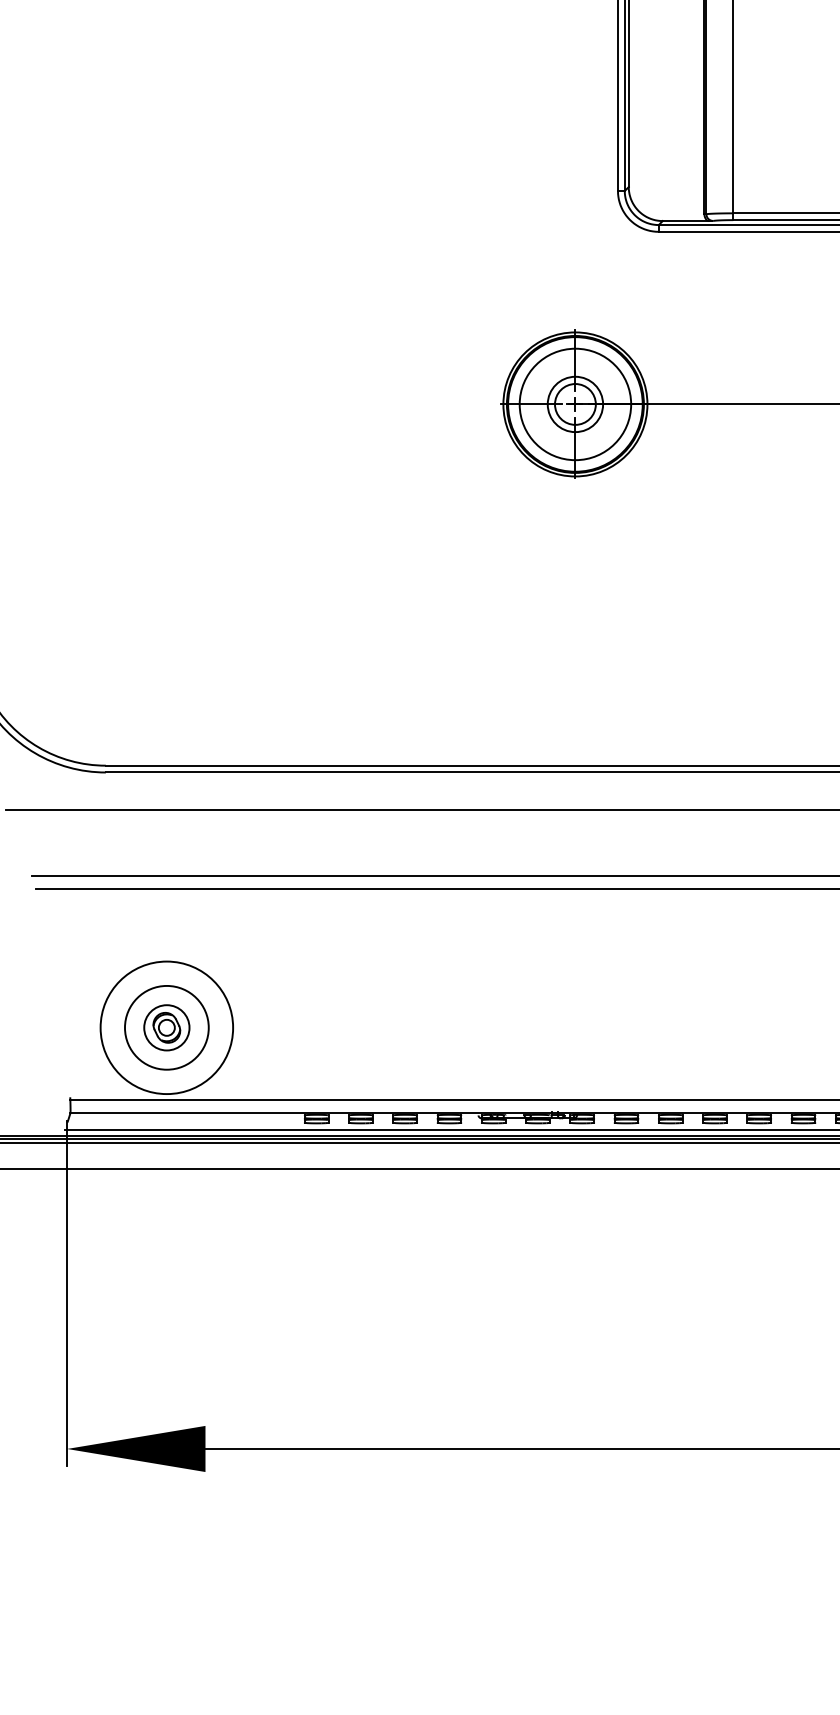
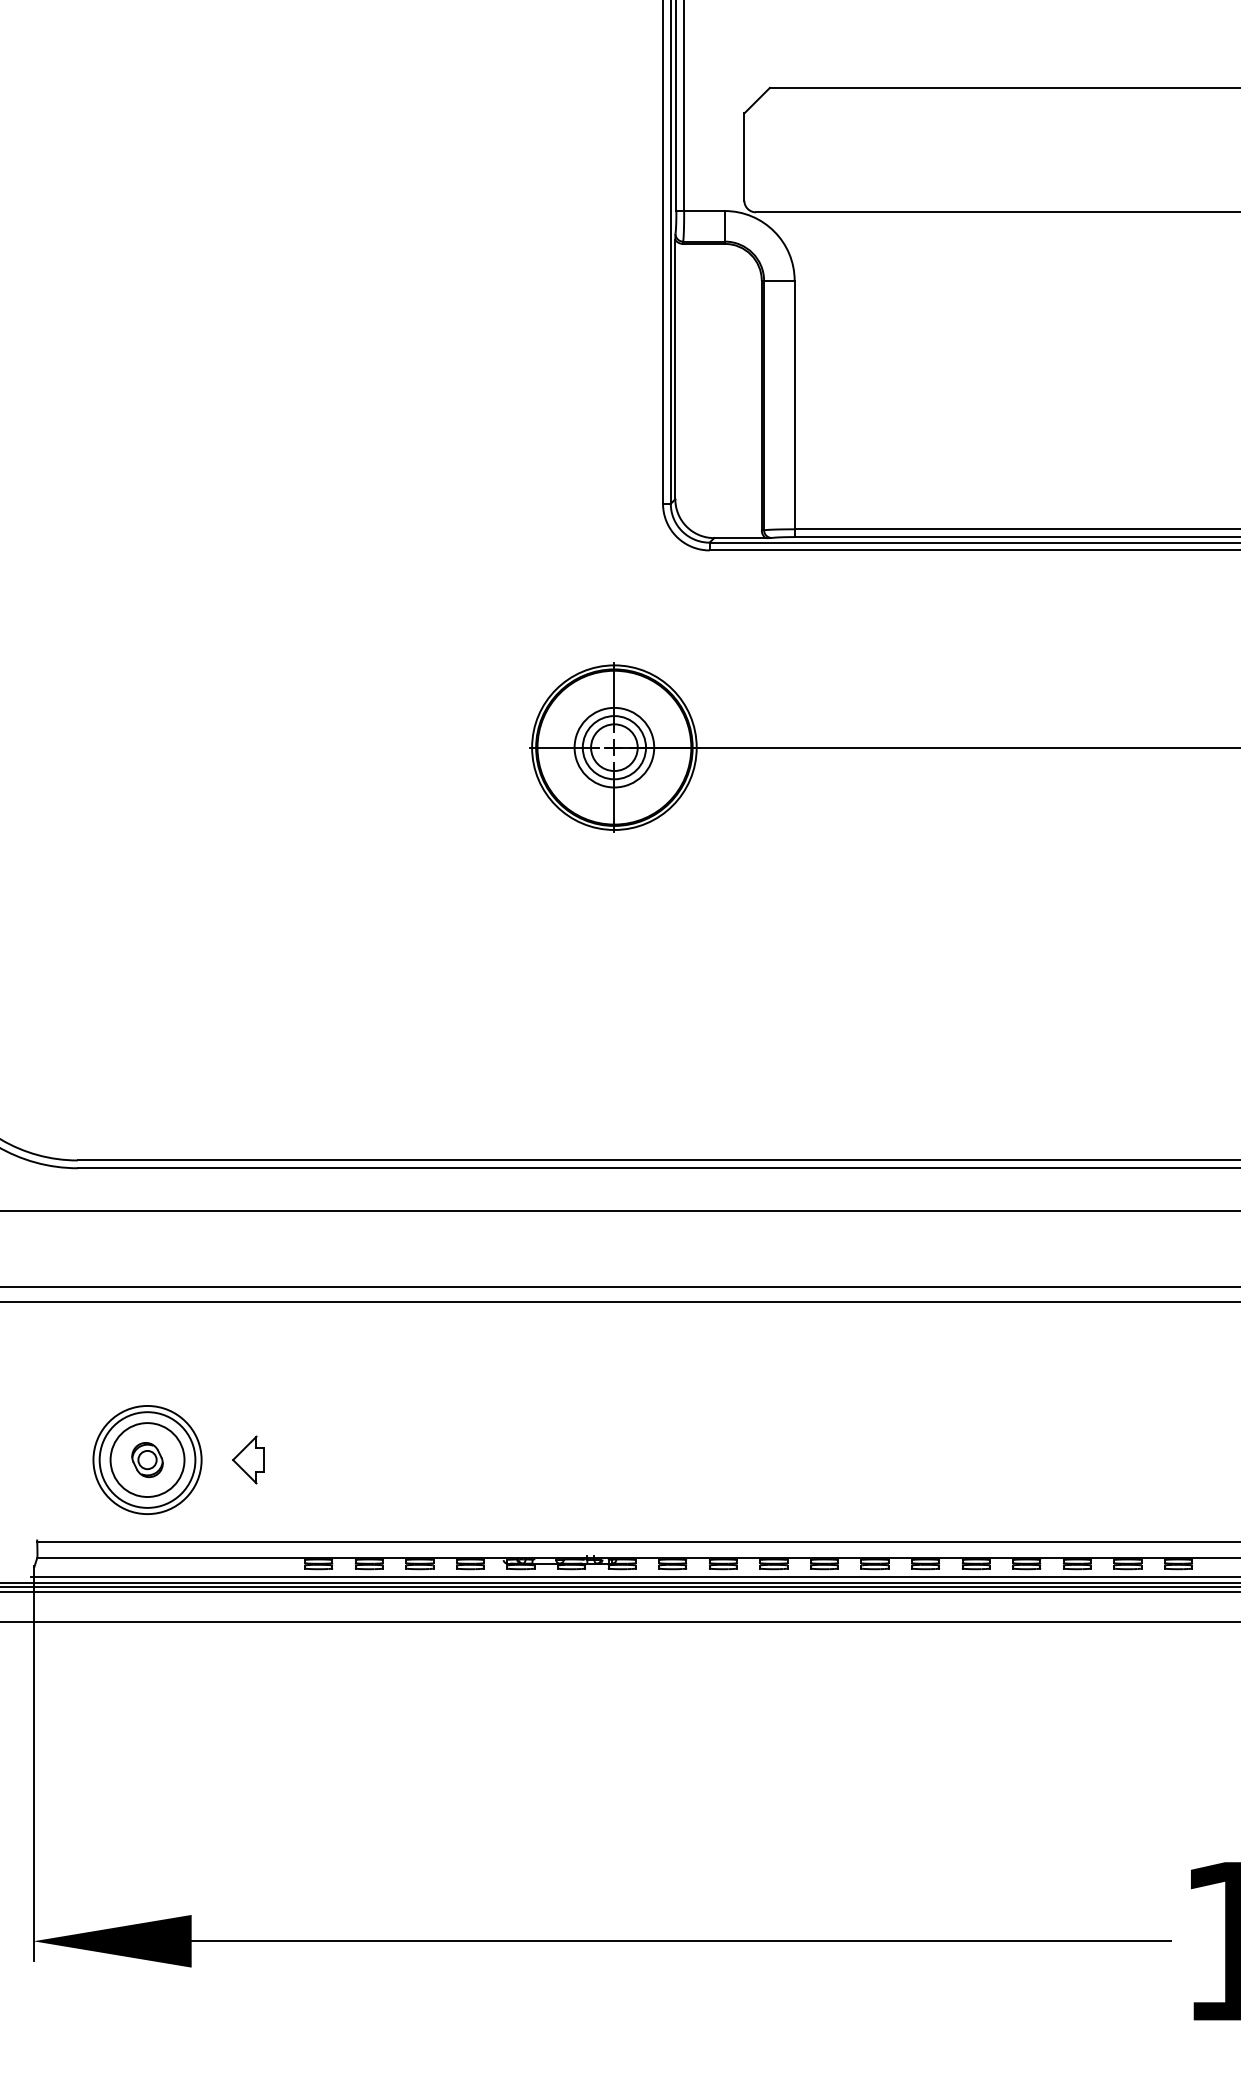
circle: (575, 404) -> (614, 747), size x0.62
circle: (166, 1027) -> (147, 1459), size x0.71
part: (255, 1027) -> (248, 1459), added
circle: (166, 1028) -> (147, 1460), size x1.43

